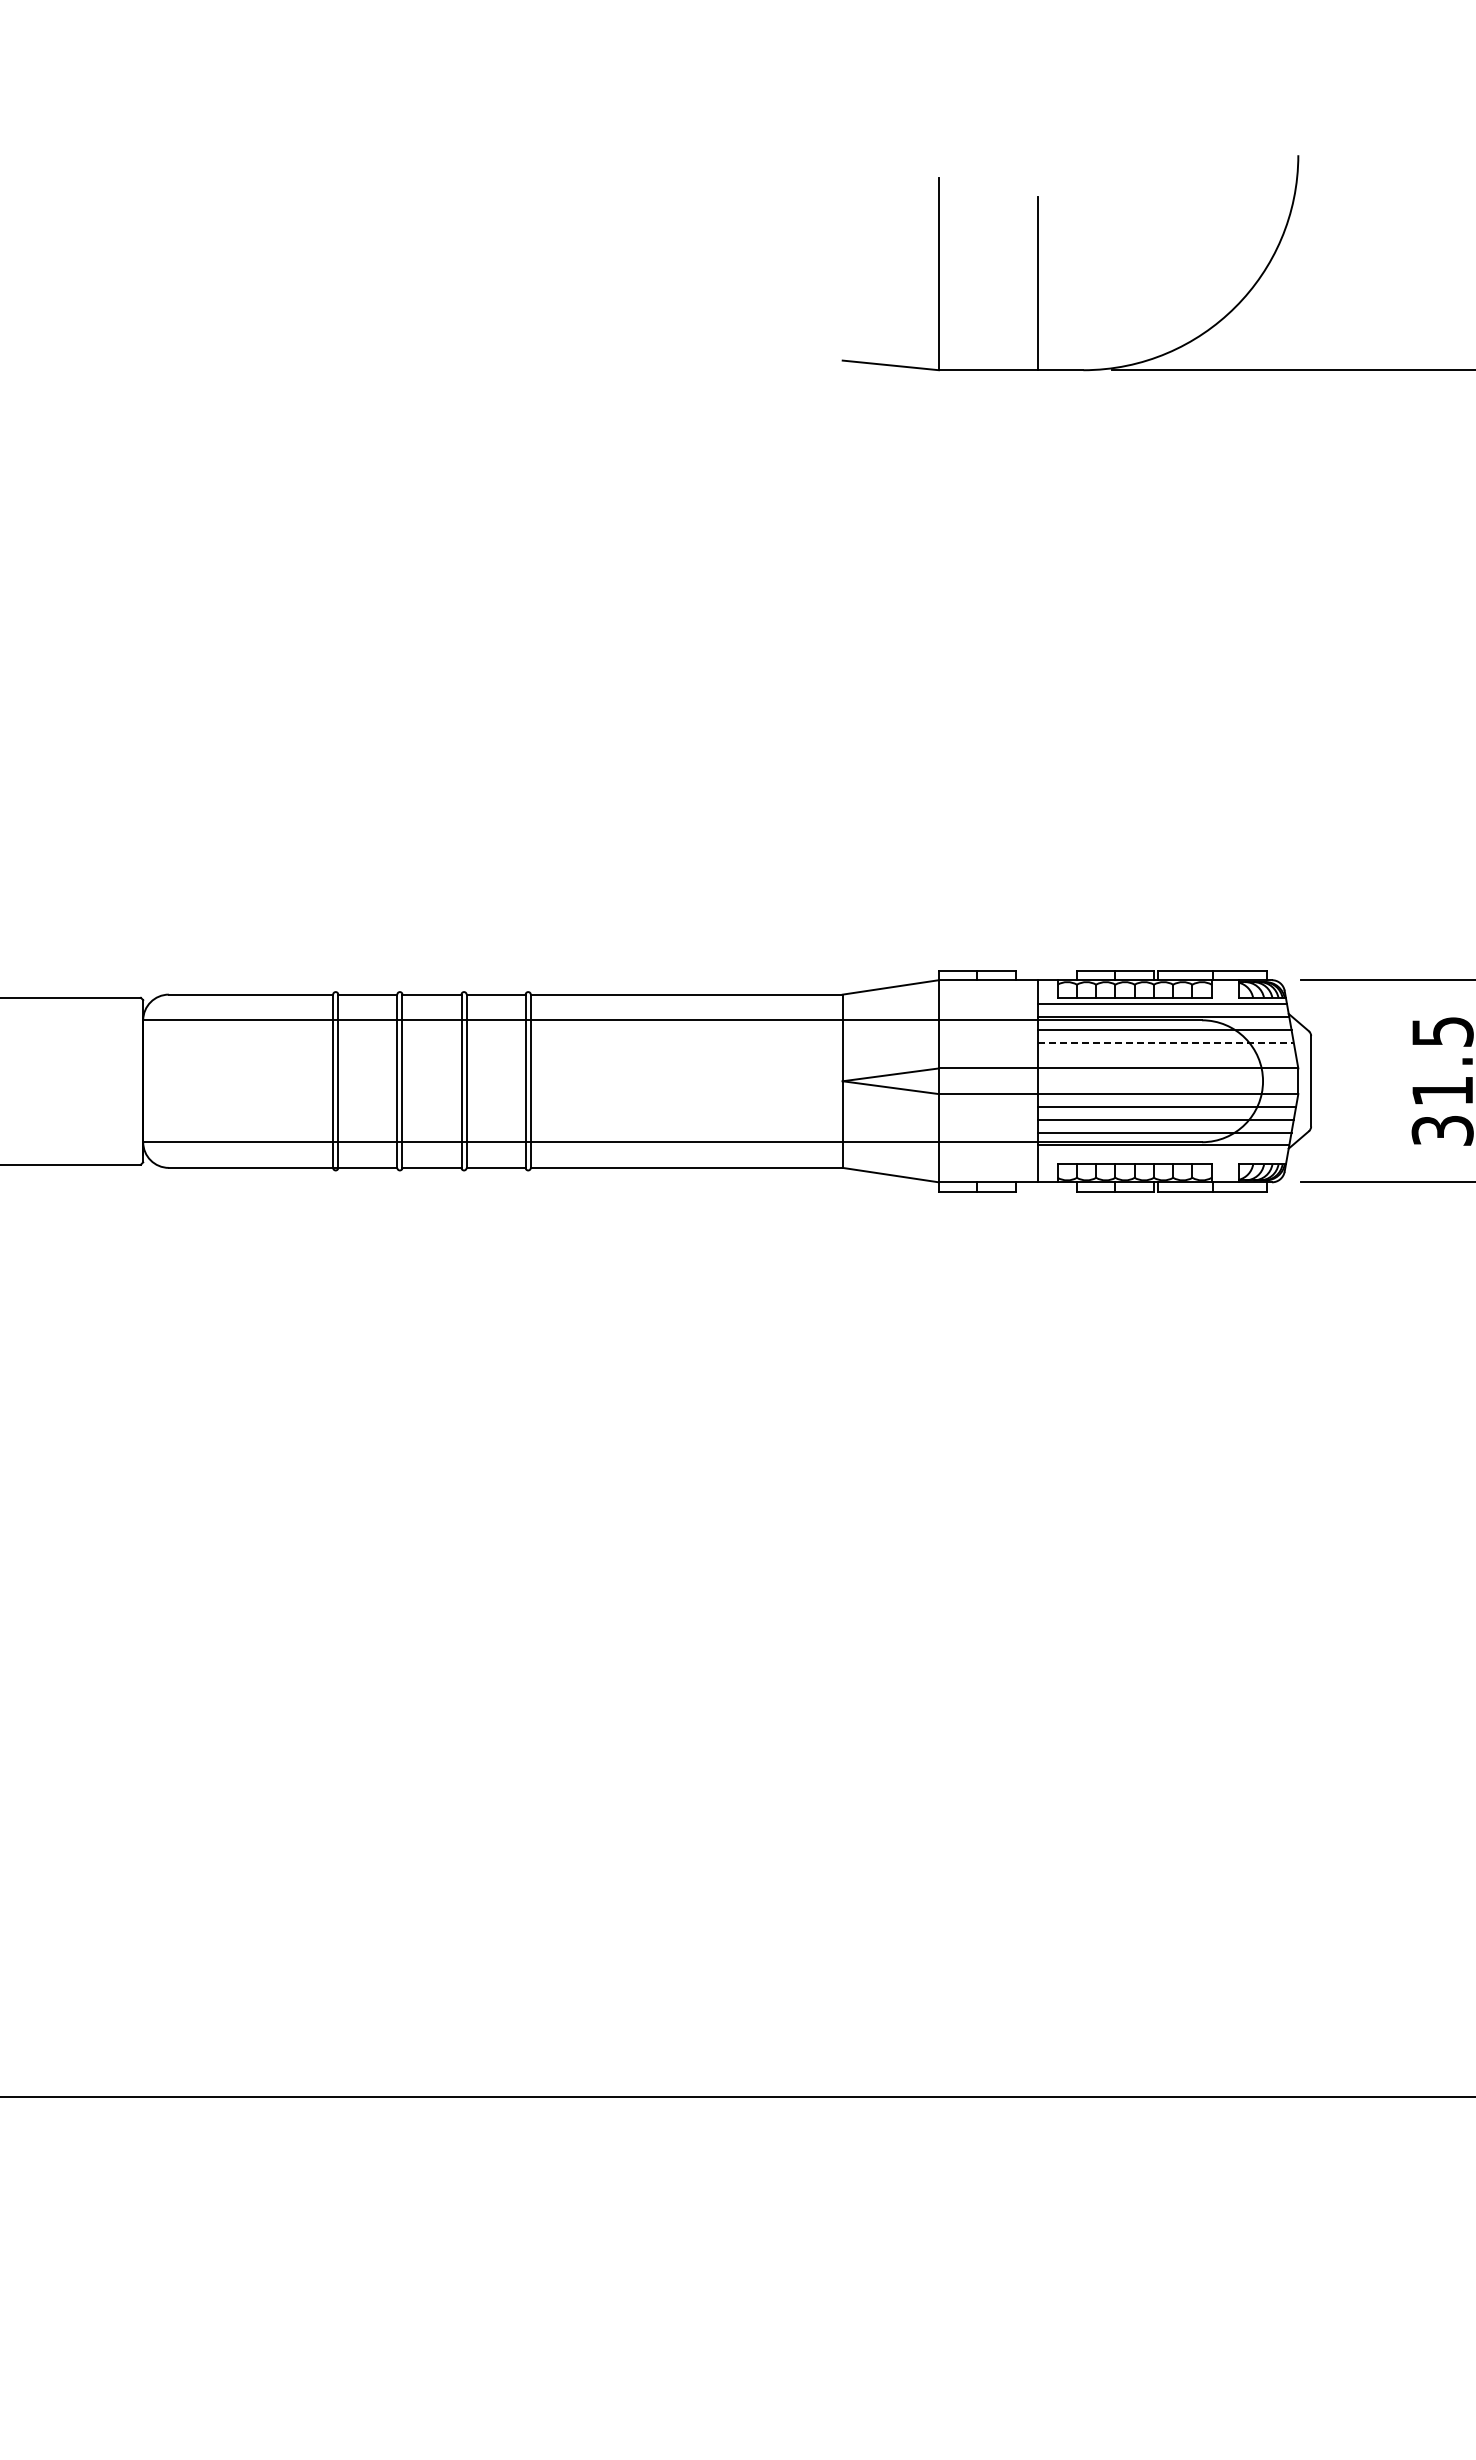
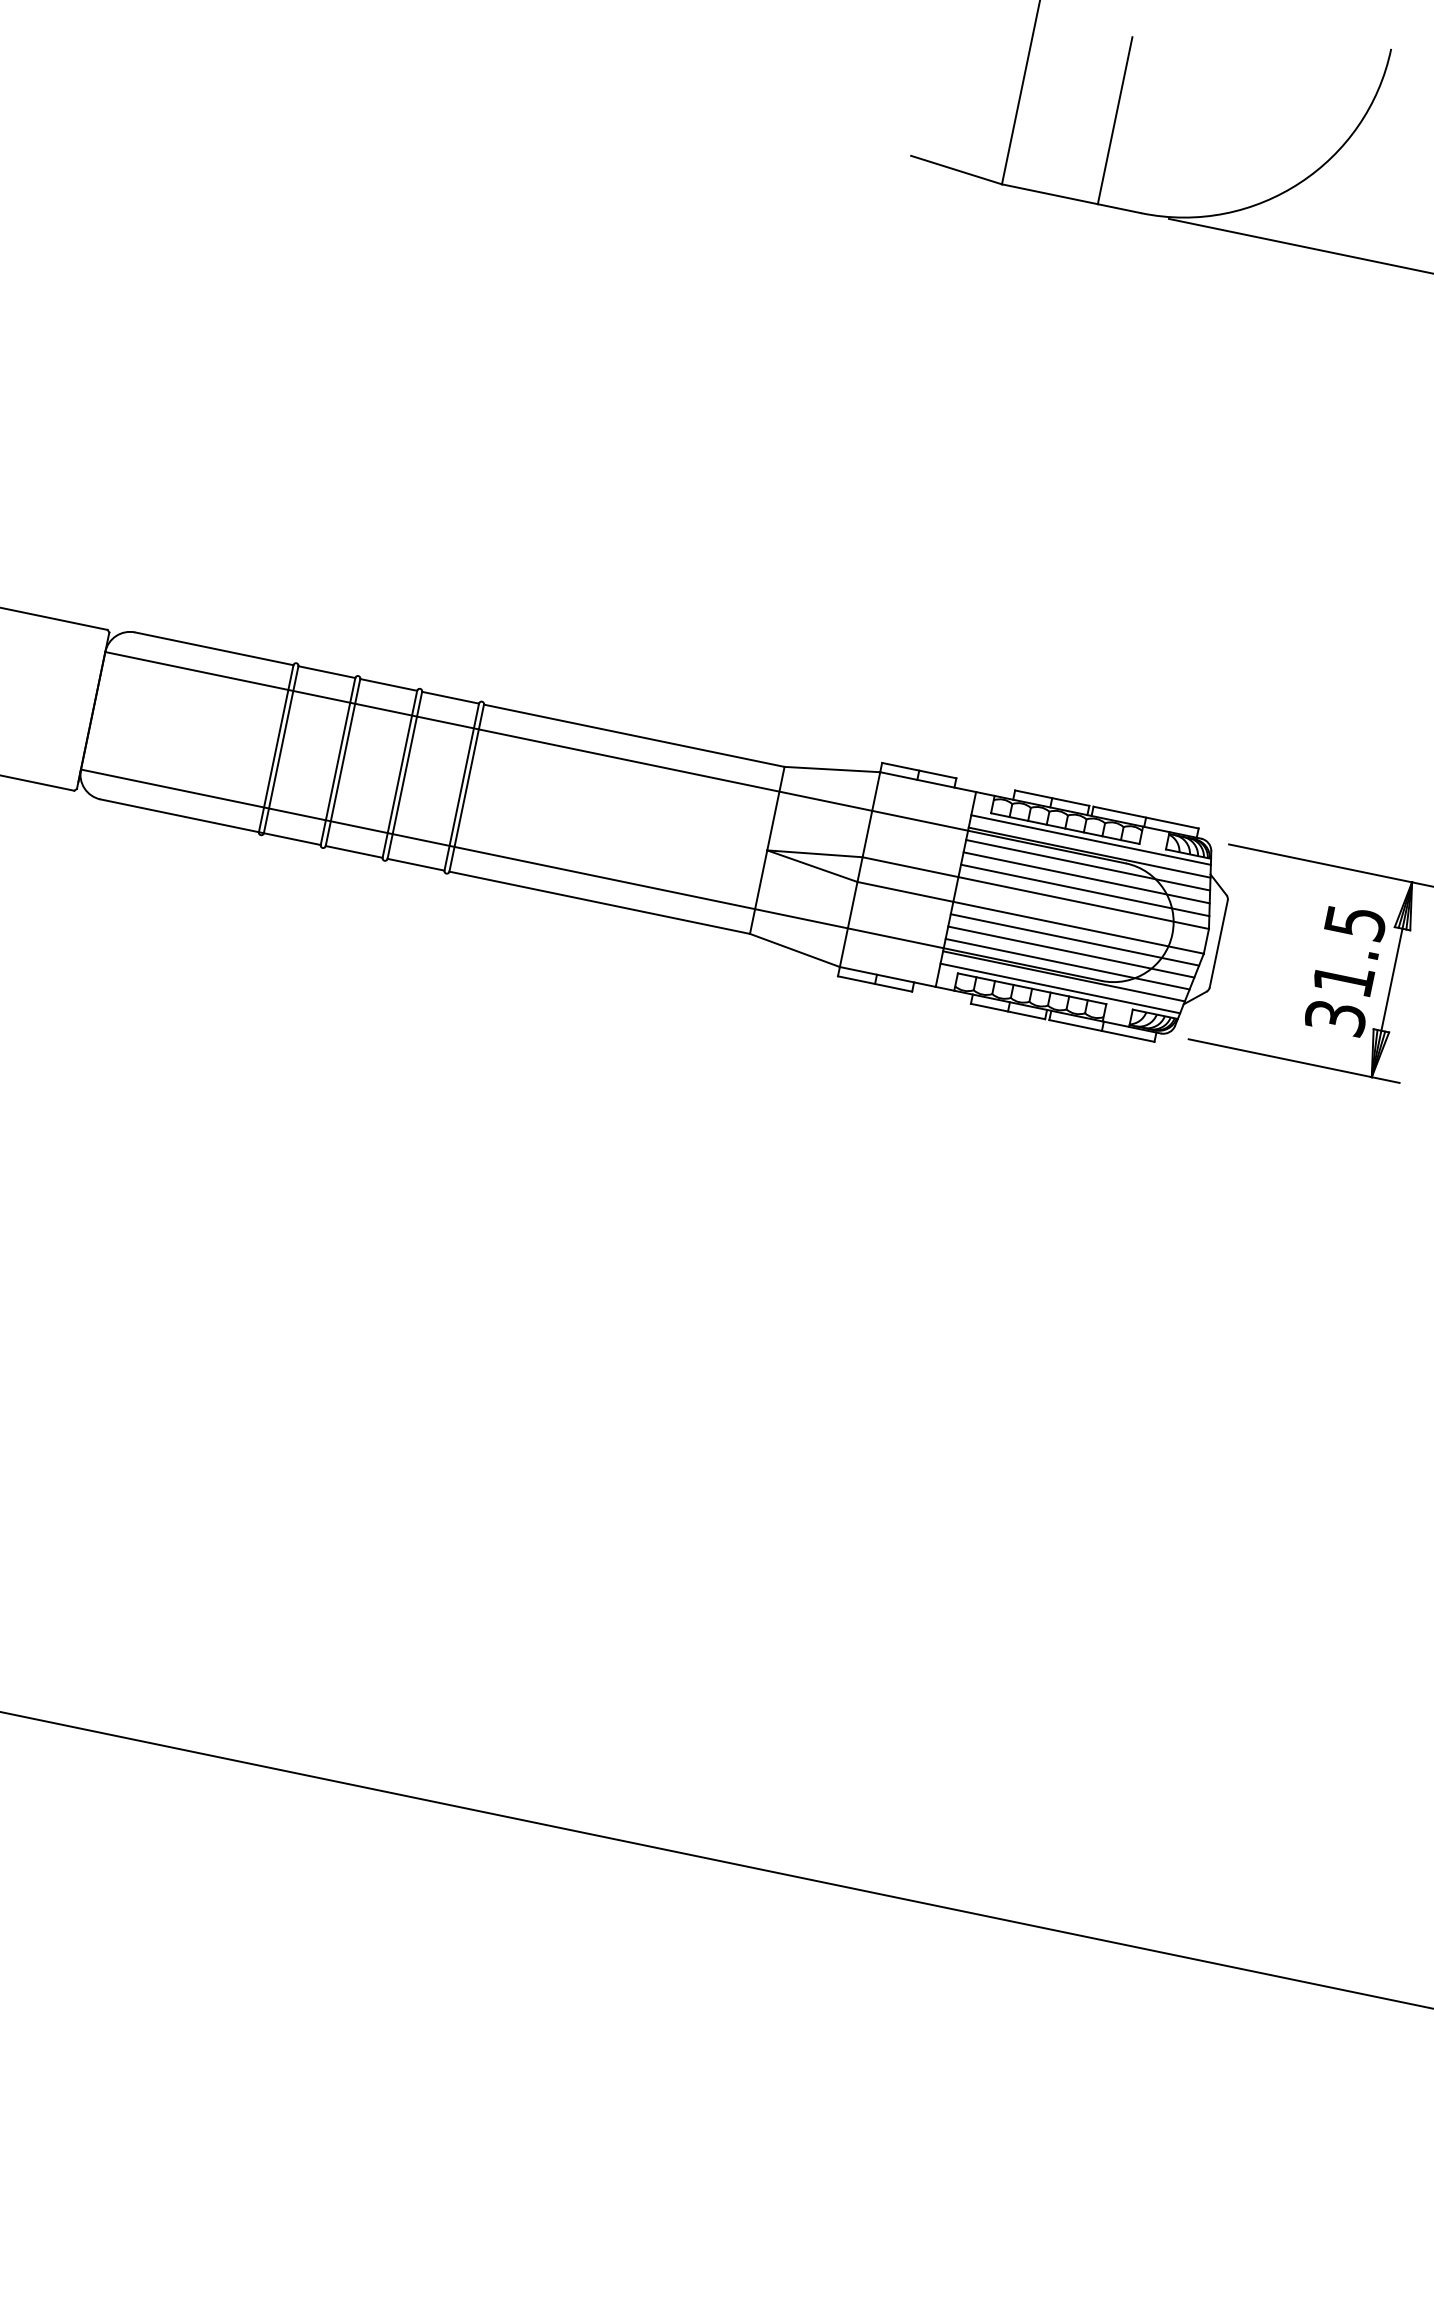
line: (1166, 1042) -> (1087, 877), dashed -> solid
line: (1167, 1055) -> (1085, 890), added
line: (1162, 1158) -> (1060, 988), added

